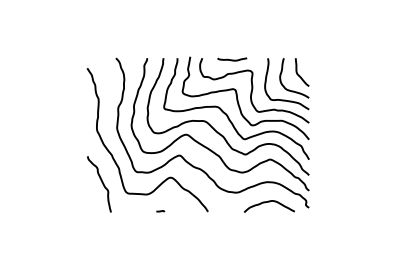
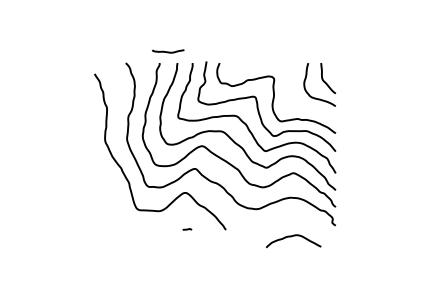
curve: (232, 59) -> (168, 51), moved
curve: (282, 99) -> (306, 107), removed
curve: (101, 182) -> (110, 198), removed
curve: (267, 203) -> (291, 237), moved
curve: (160, 211) -> (187, 229), moved

